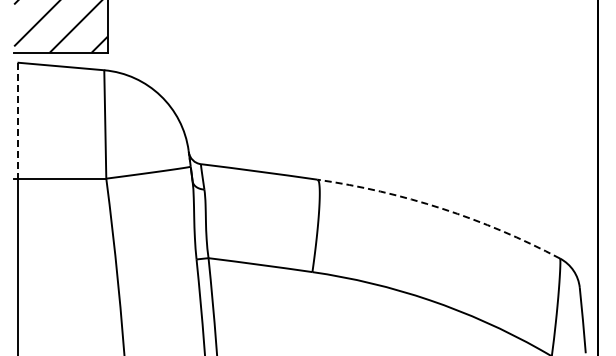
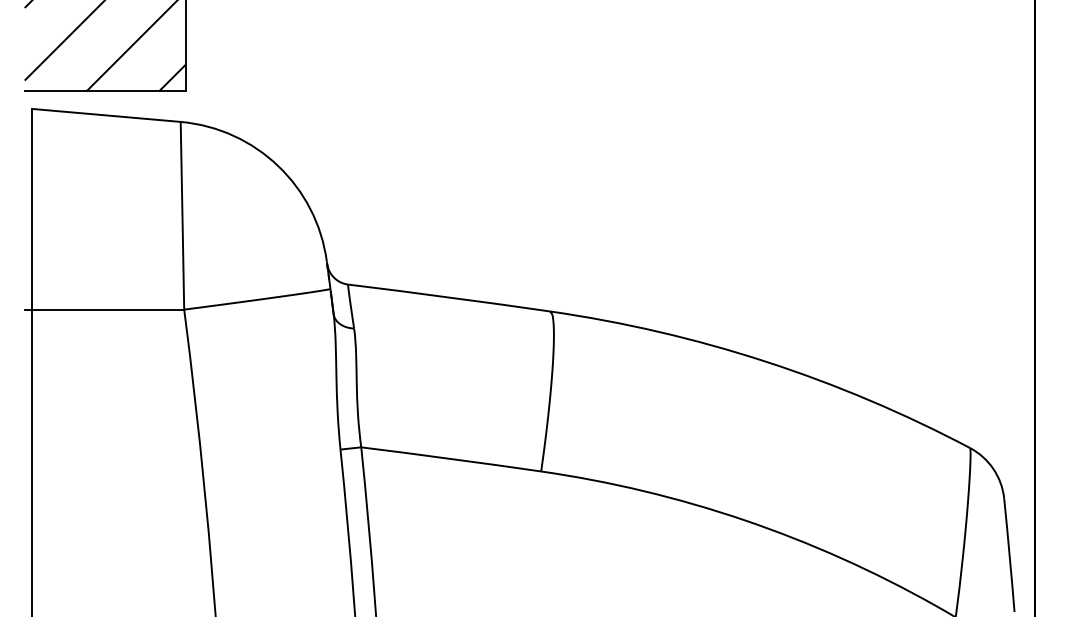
line: (18, 120) -> (32, 208), dashed -> solid
arc: (442, 208) -> (766, 361), dashed -> solid

